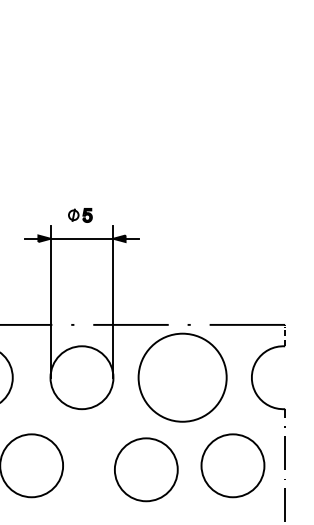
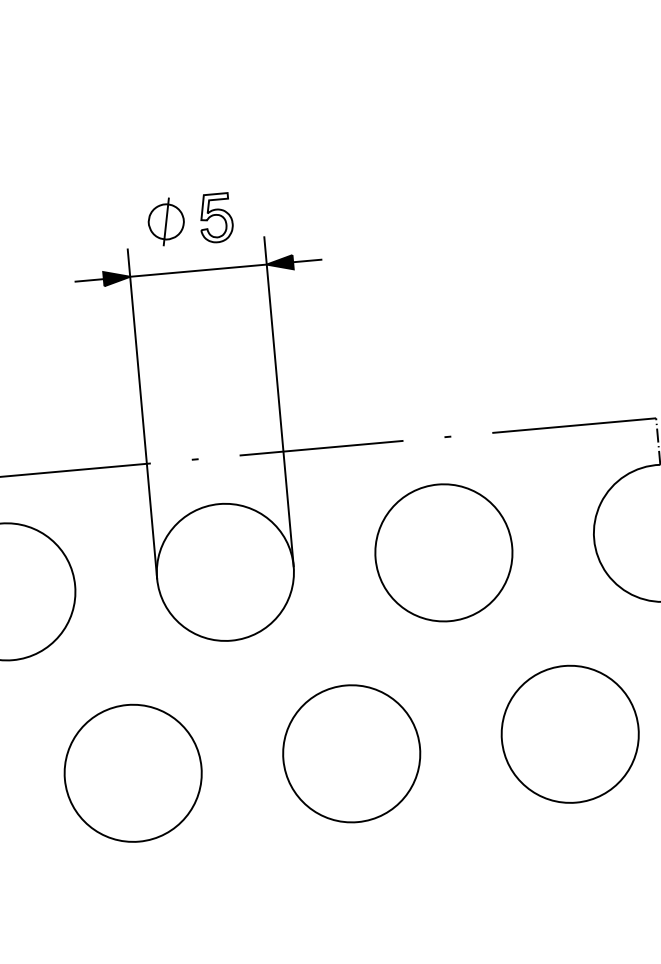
part: (80, 215) -> (190, 220), size x1.67
circle: (182, 377) -> (443, 552), size x0.71
circle: (146, 469) -> (352, 753), moved

